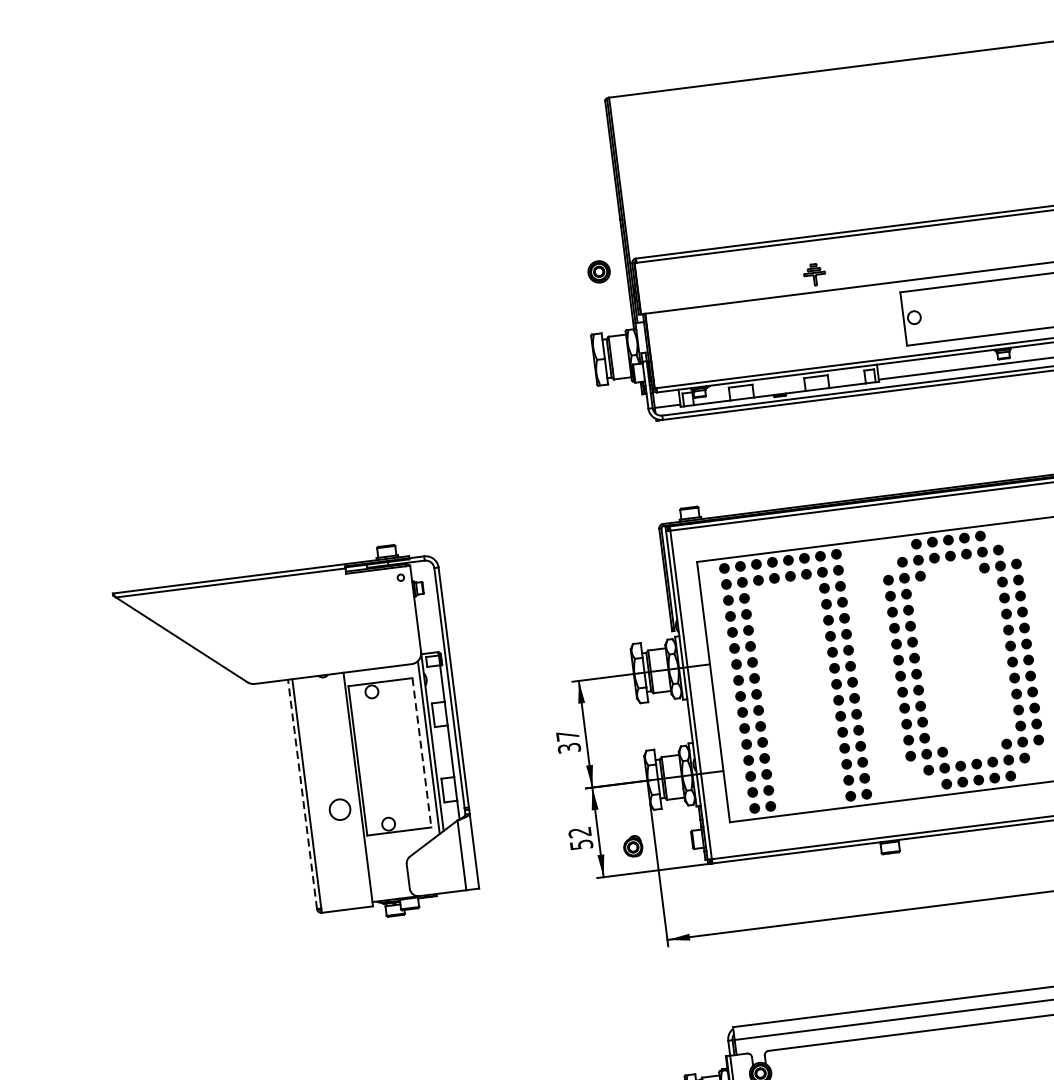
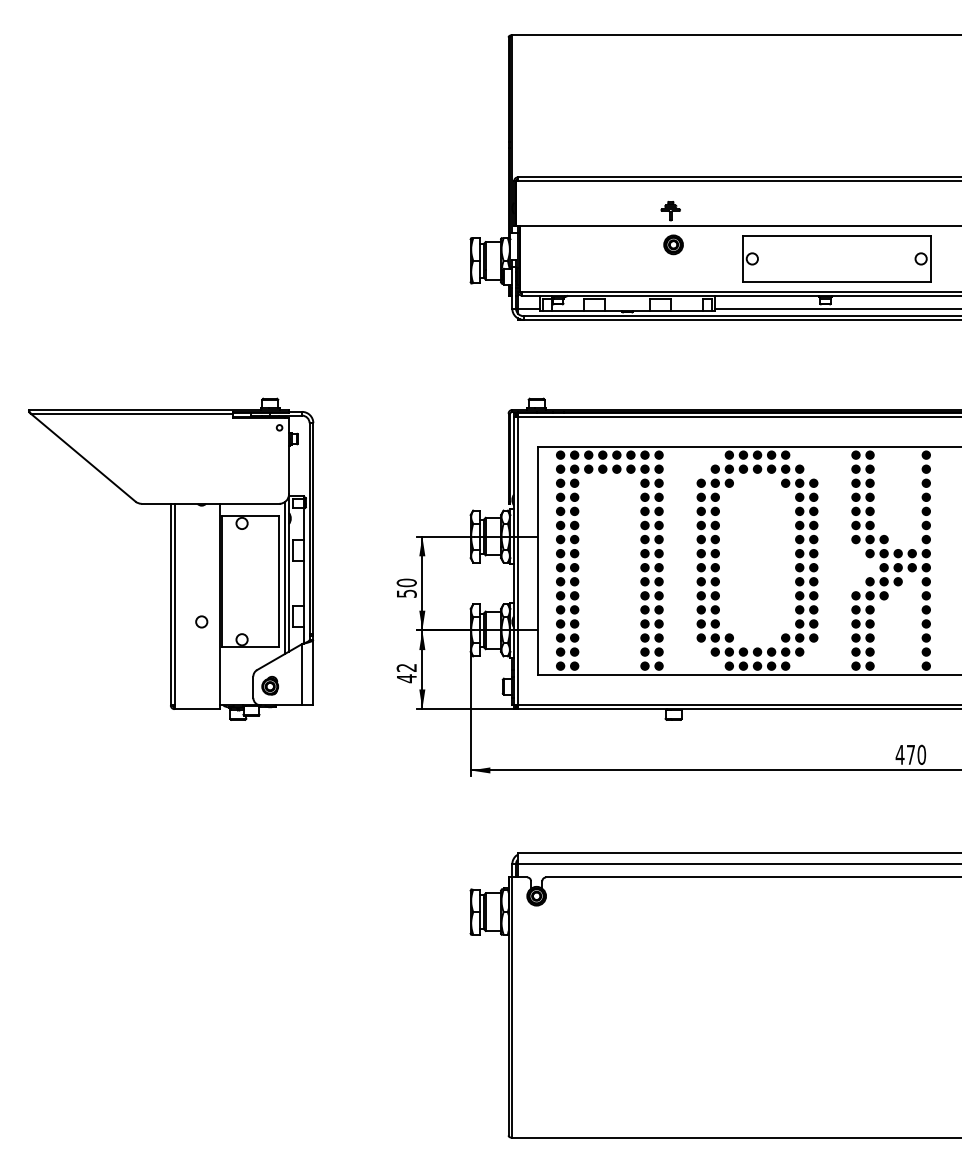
part: (598, 271) -> (673, 244), moved
text: (568, 741) -> (406, 587), 37 -> 50
line: (421, 752) -> (278, 581), dashed -> solid
line: (302, 794) -> (170, 604), dashed -> solid
circle: (339, 809) -> (201, 621), size x0.62
text: (581, 844) -> (406, 678), 52 -> 42
part: (633, 846) -> (270, 685), moved

